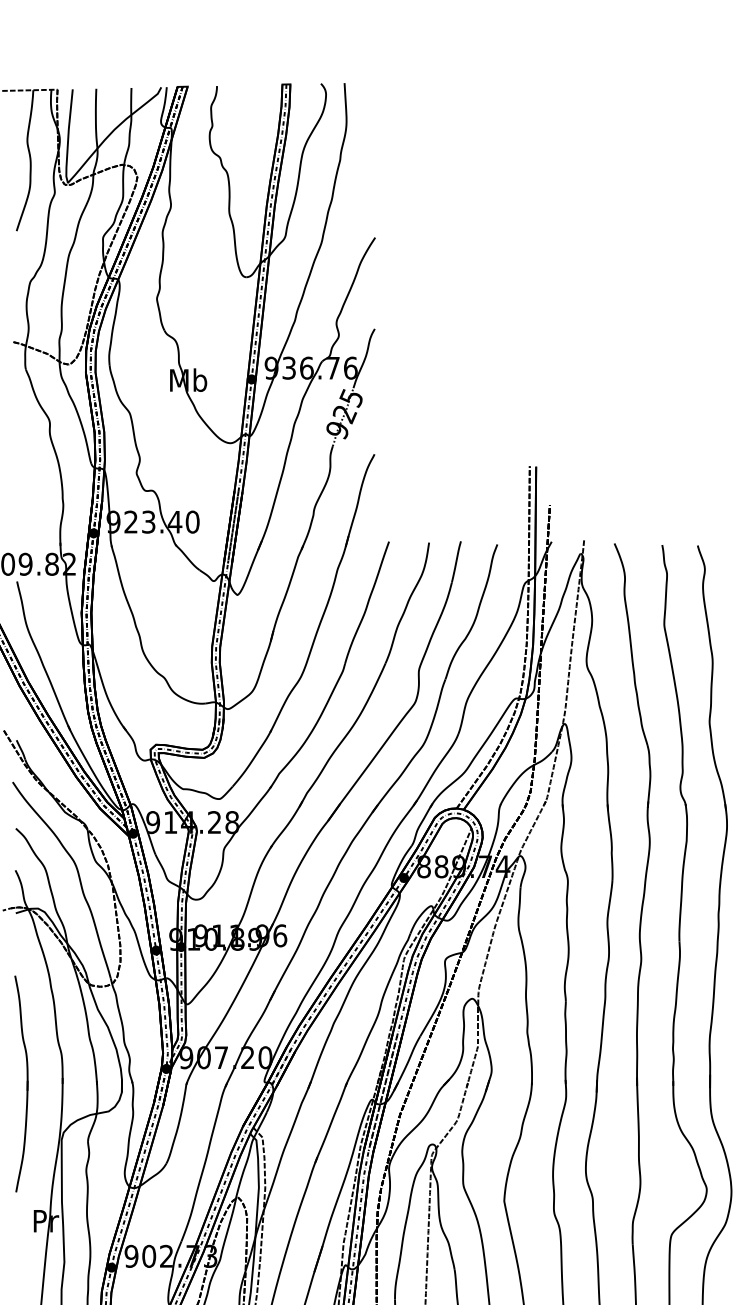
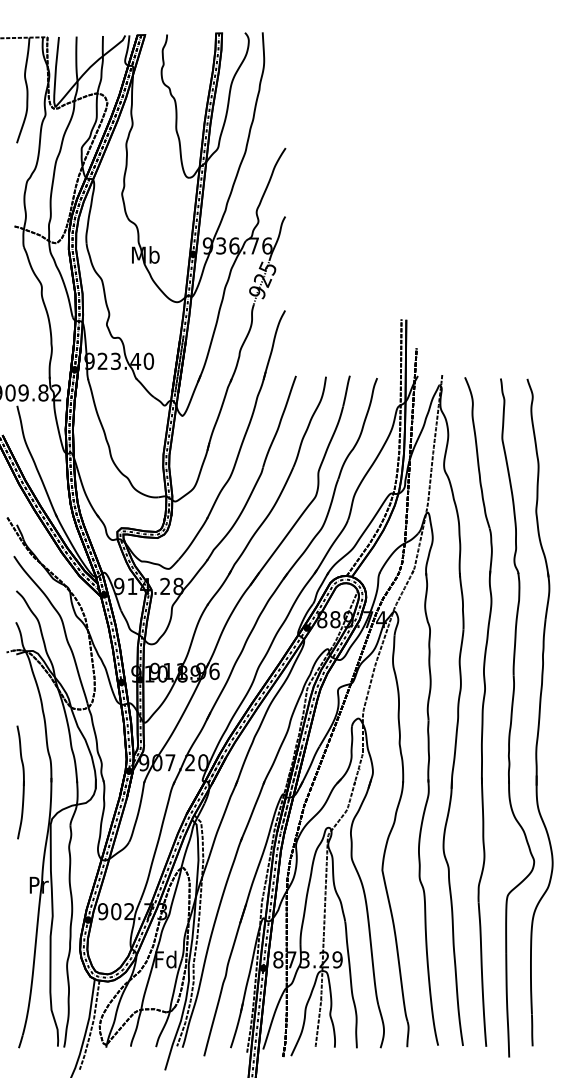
part: (21, 1084) -> (20, 782), size x0.7

